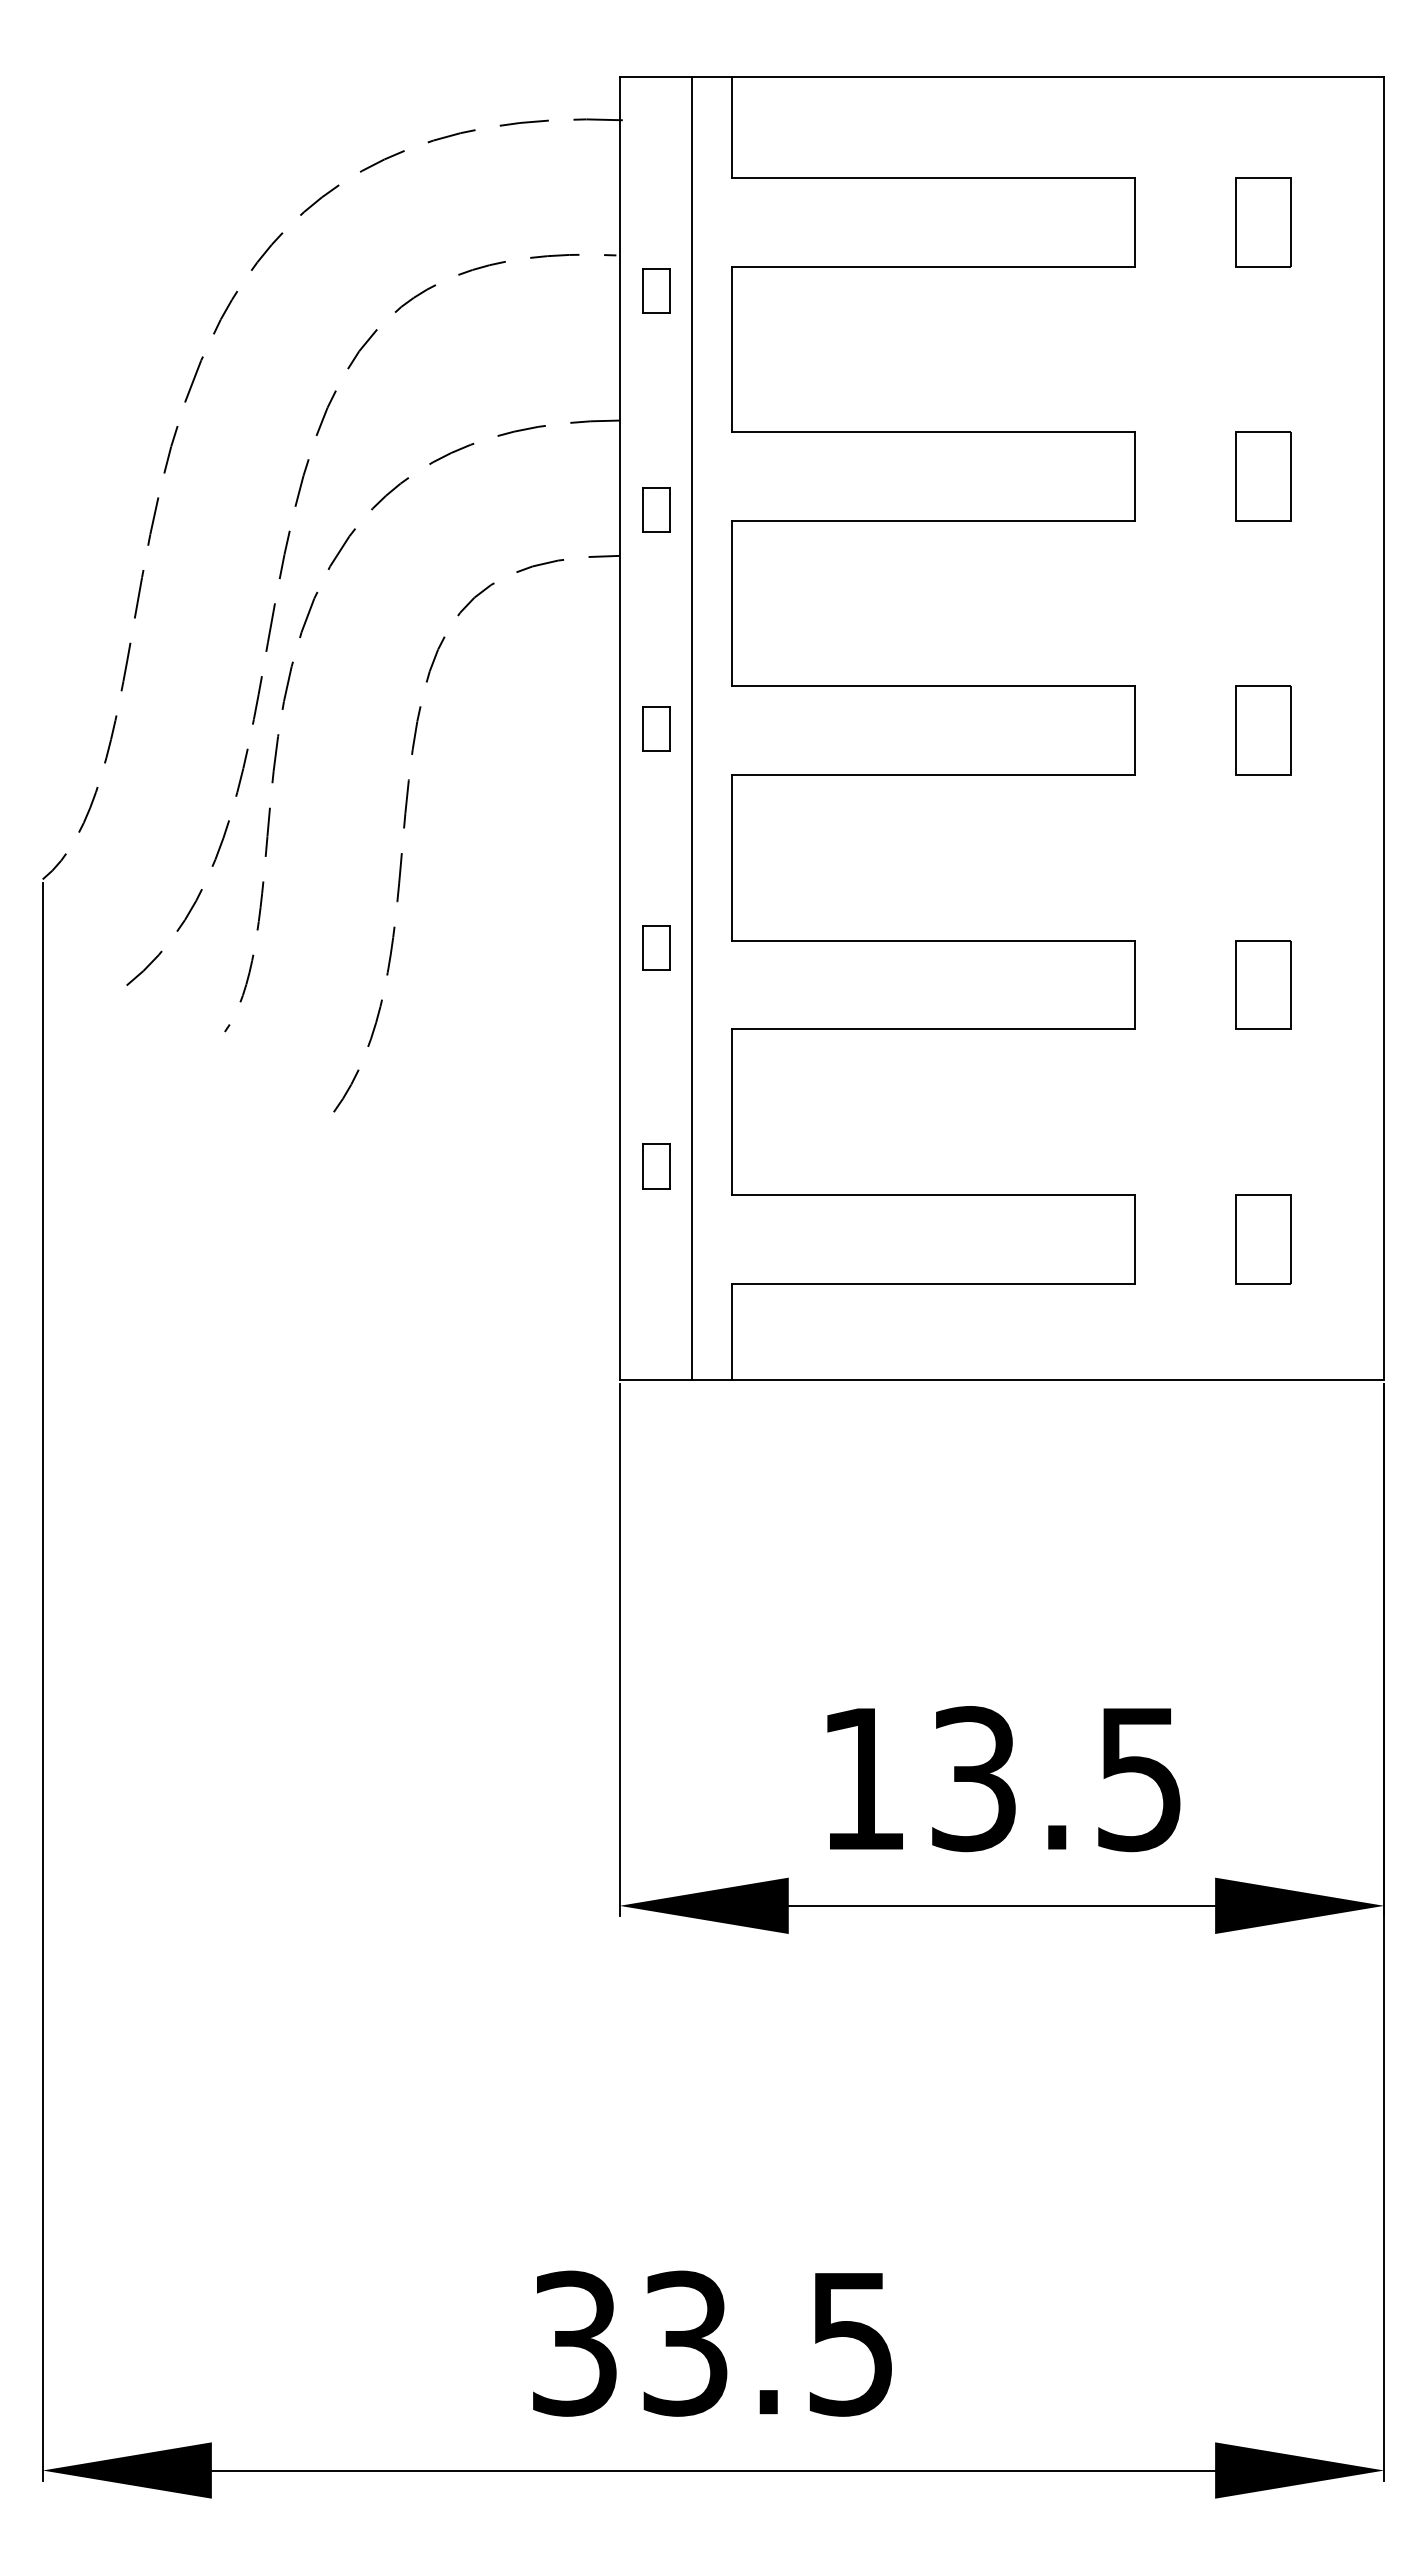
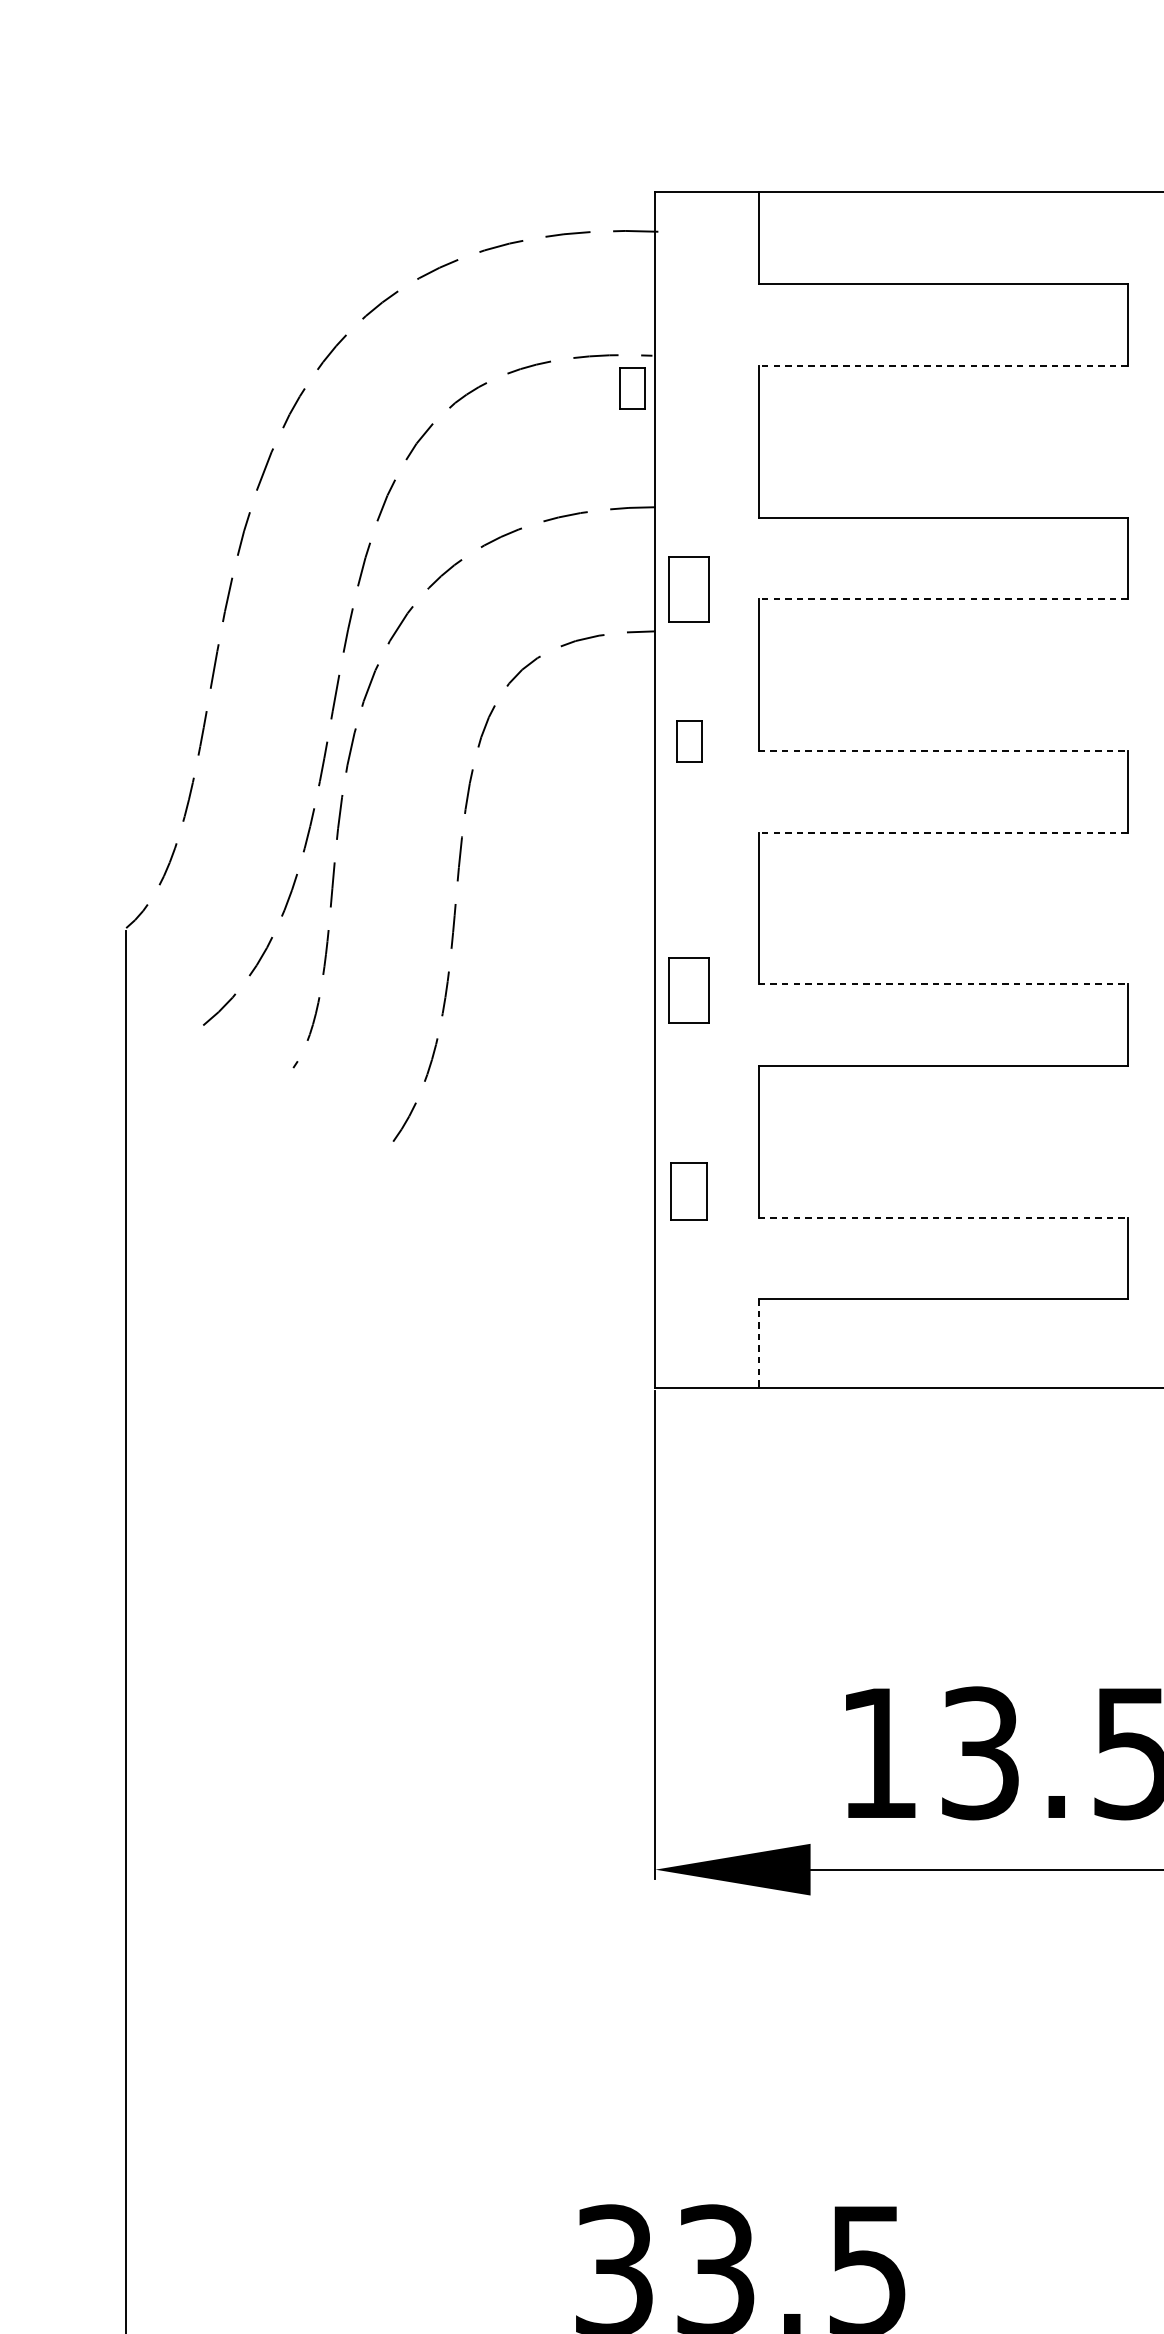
line: (932, 266) -> (942, 365), solid -> dashed
part: (656, 290) -> (632, 387), moved
part: (656, 509) -> (689, 588), size x1.6
line: (932, 520) -> (942, 598), solid -> dashed
line: (933, 686) -> (943, 751), solid -> dashed
part: (656, 728) -> (689, 741), moved
line: (691, 728) -> (721, 789), removed
line: (932, 775) -> (942, 832), solid -> dashed
line: (933, 940) -> (943, 984), solid -> dashed
part: (656, 947) -> (689, 990), size x1.6
part: (656, 1166) -> (689, 1191), size x1.4
line: (933, 1194) -> (943, 1217), solid -> dashed
line: (732, 1332) -> (758, 1343), solid -> dashed

